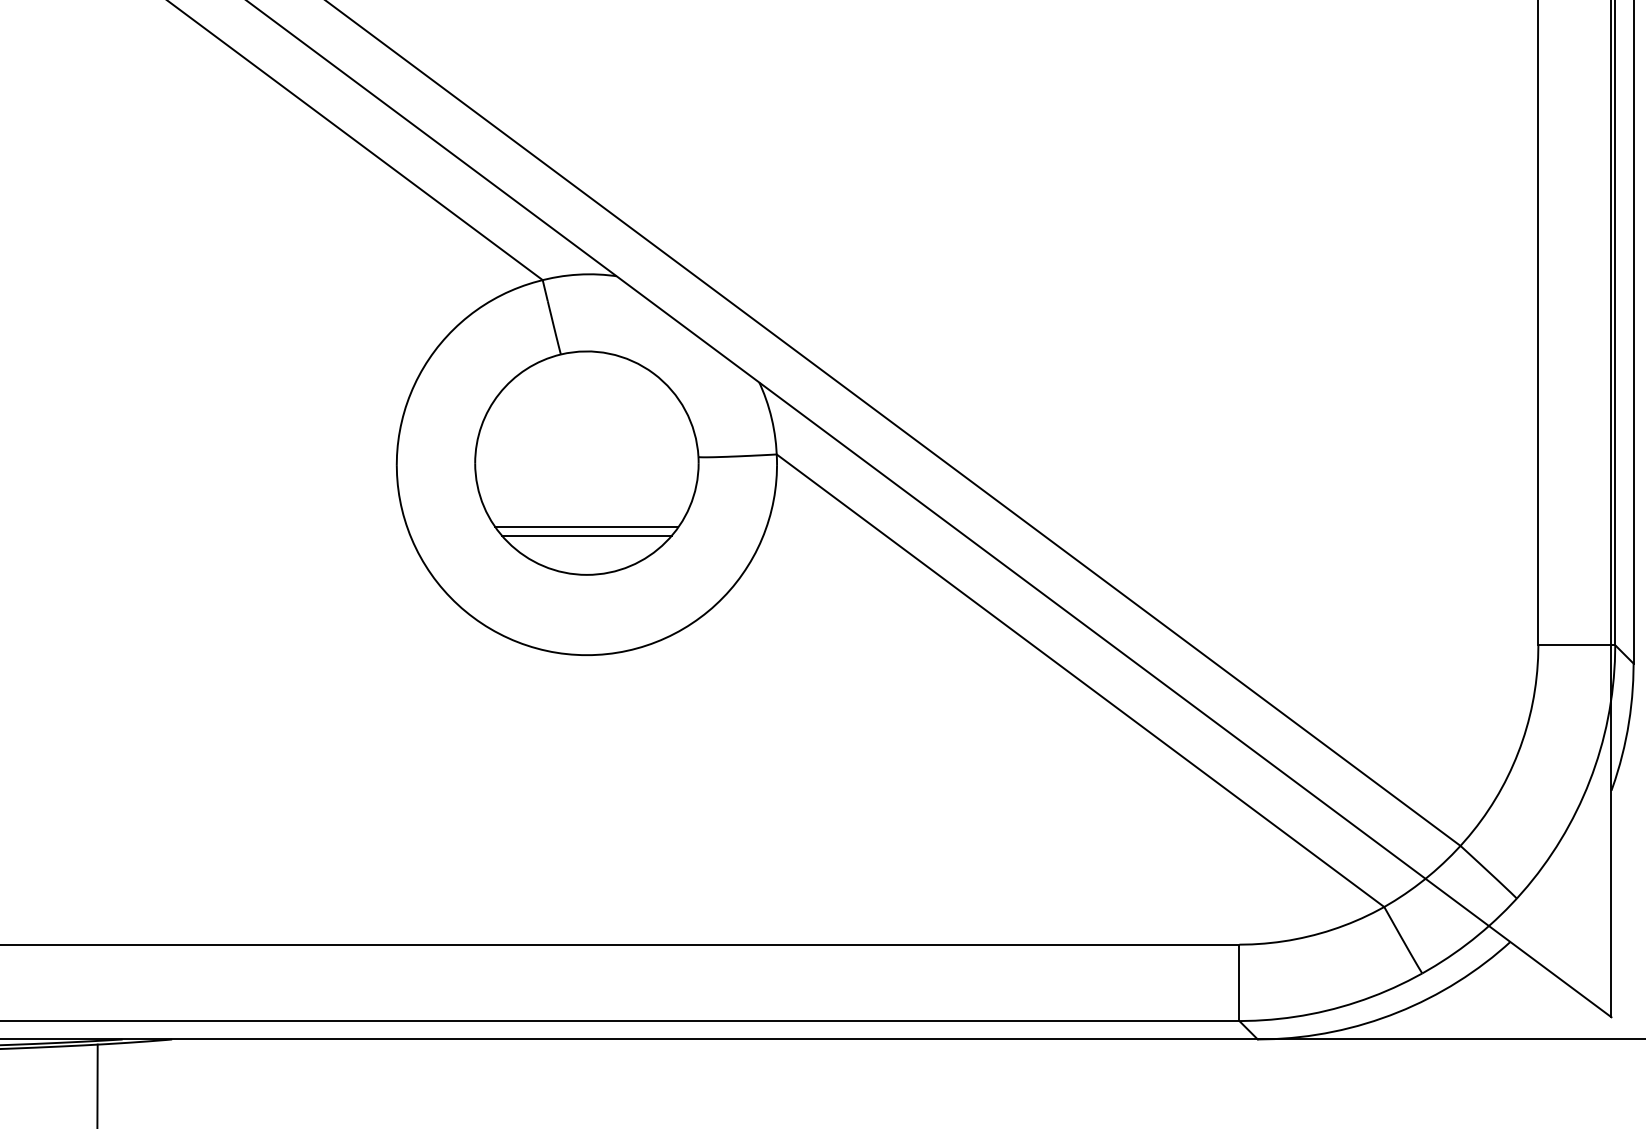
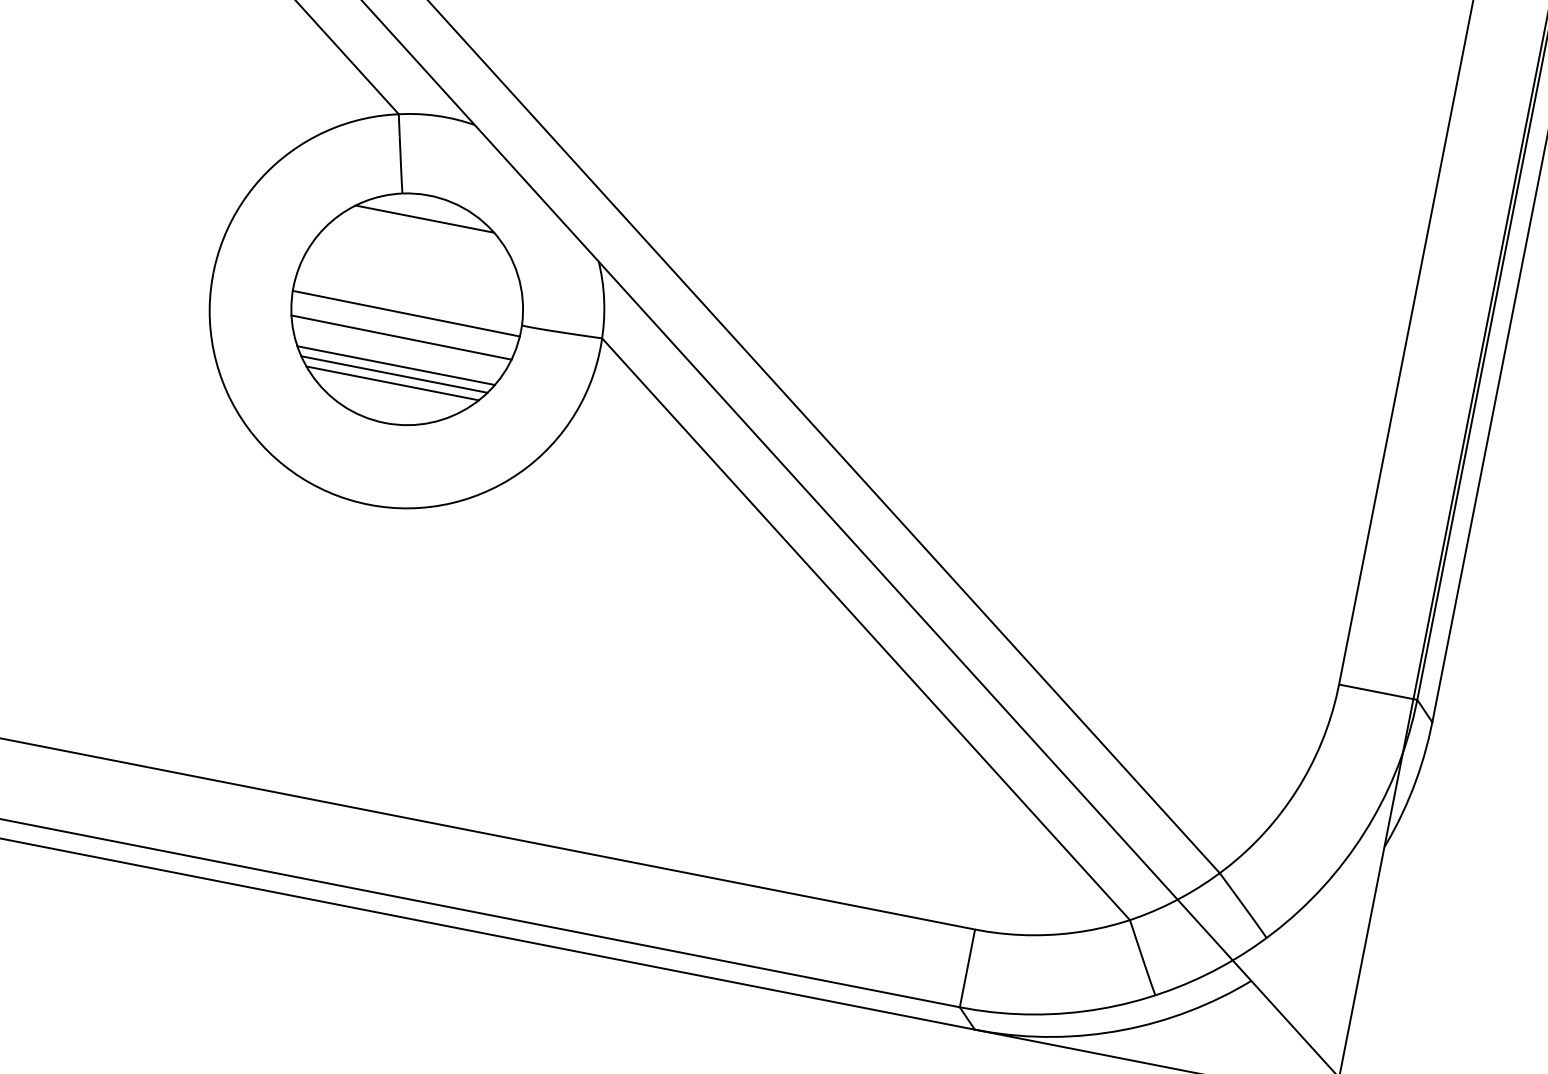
line: (586, 374) -> (424, 218), added
line: (586, 466) -> (406, 312), added
line: (586, 490) -> (401, 337), added
line: (586, 518) -> (395, 365), added

